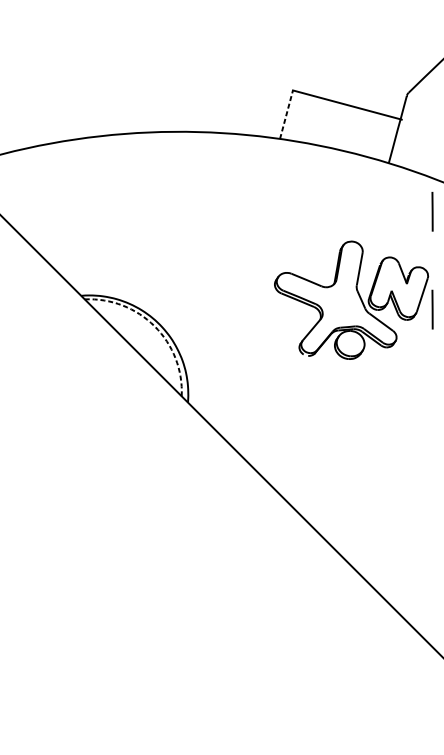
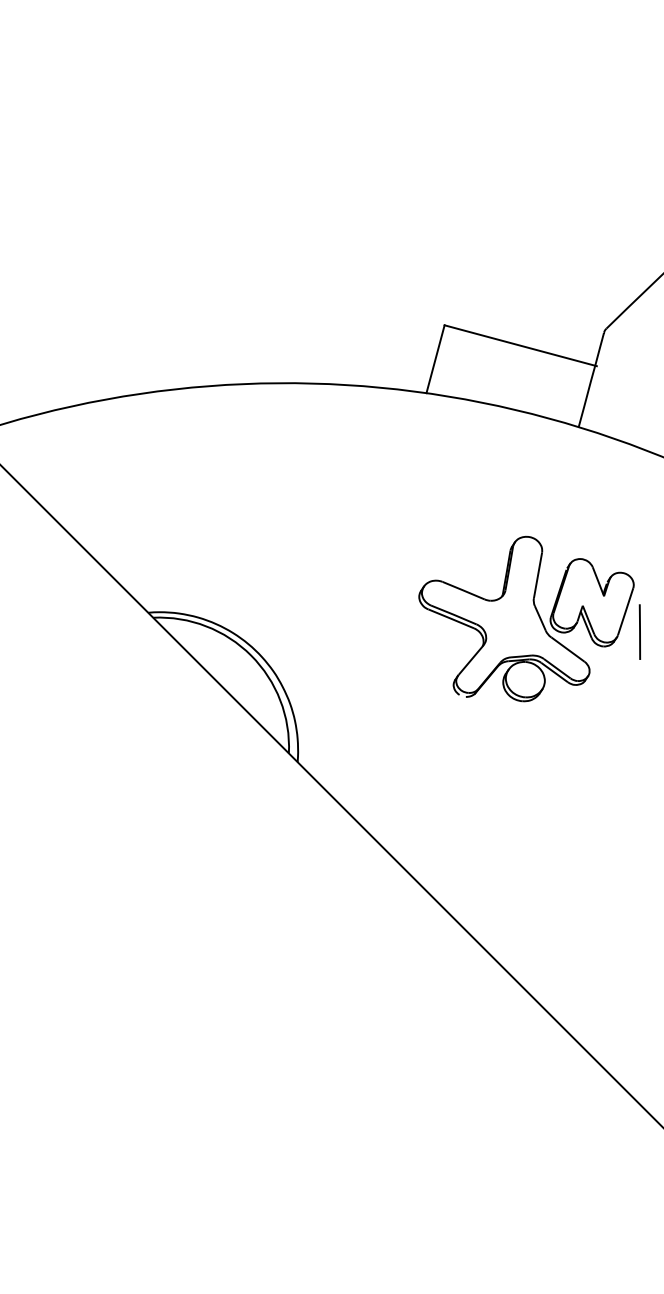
line: (286, 114) -> (435, 358), dashed -> solid
line: (432, 211) -> (639, 494), removed
arc: (155, 326) -> (251, 655), dashed -> solid

